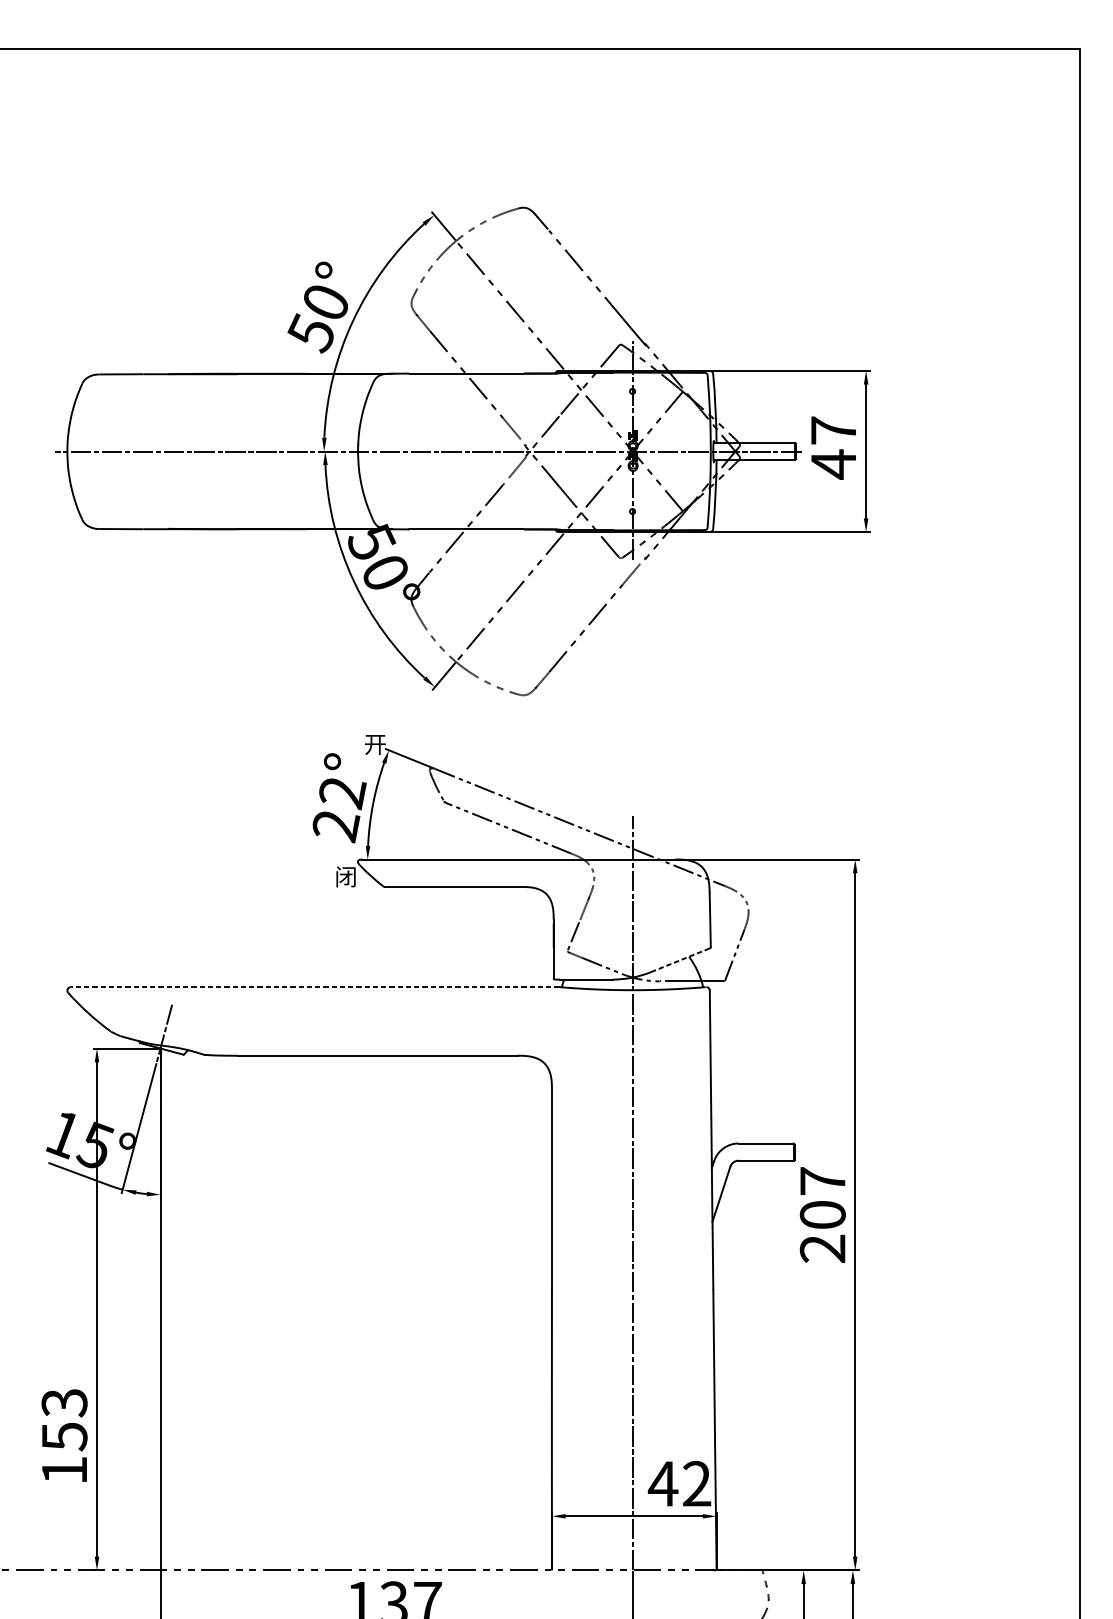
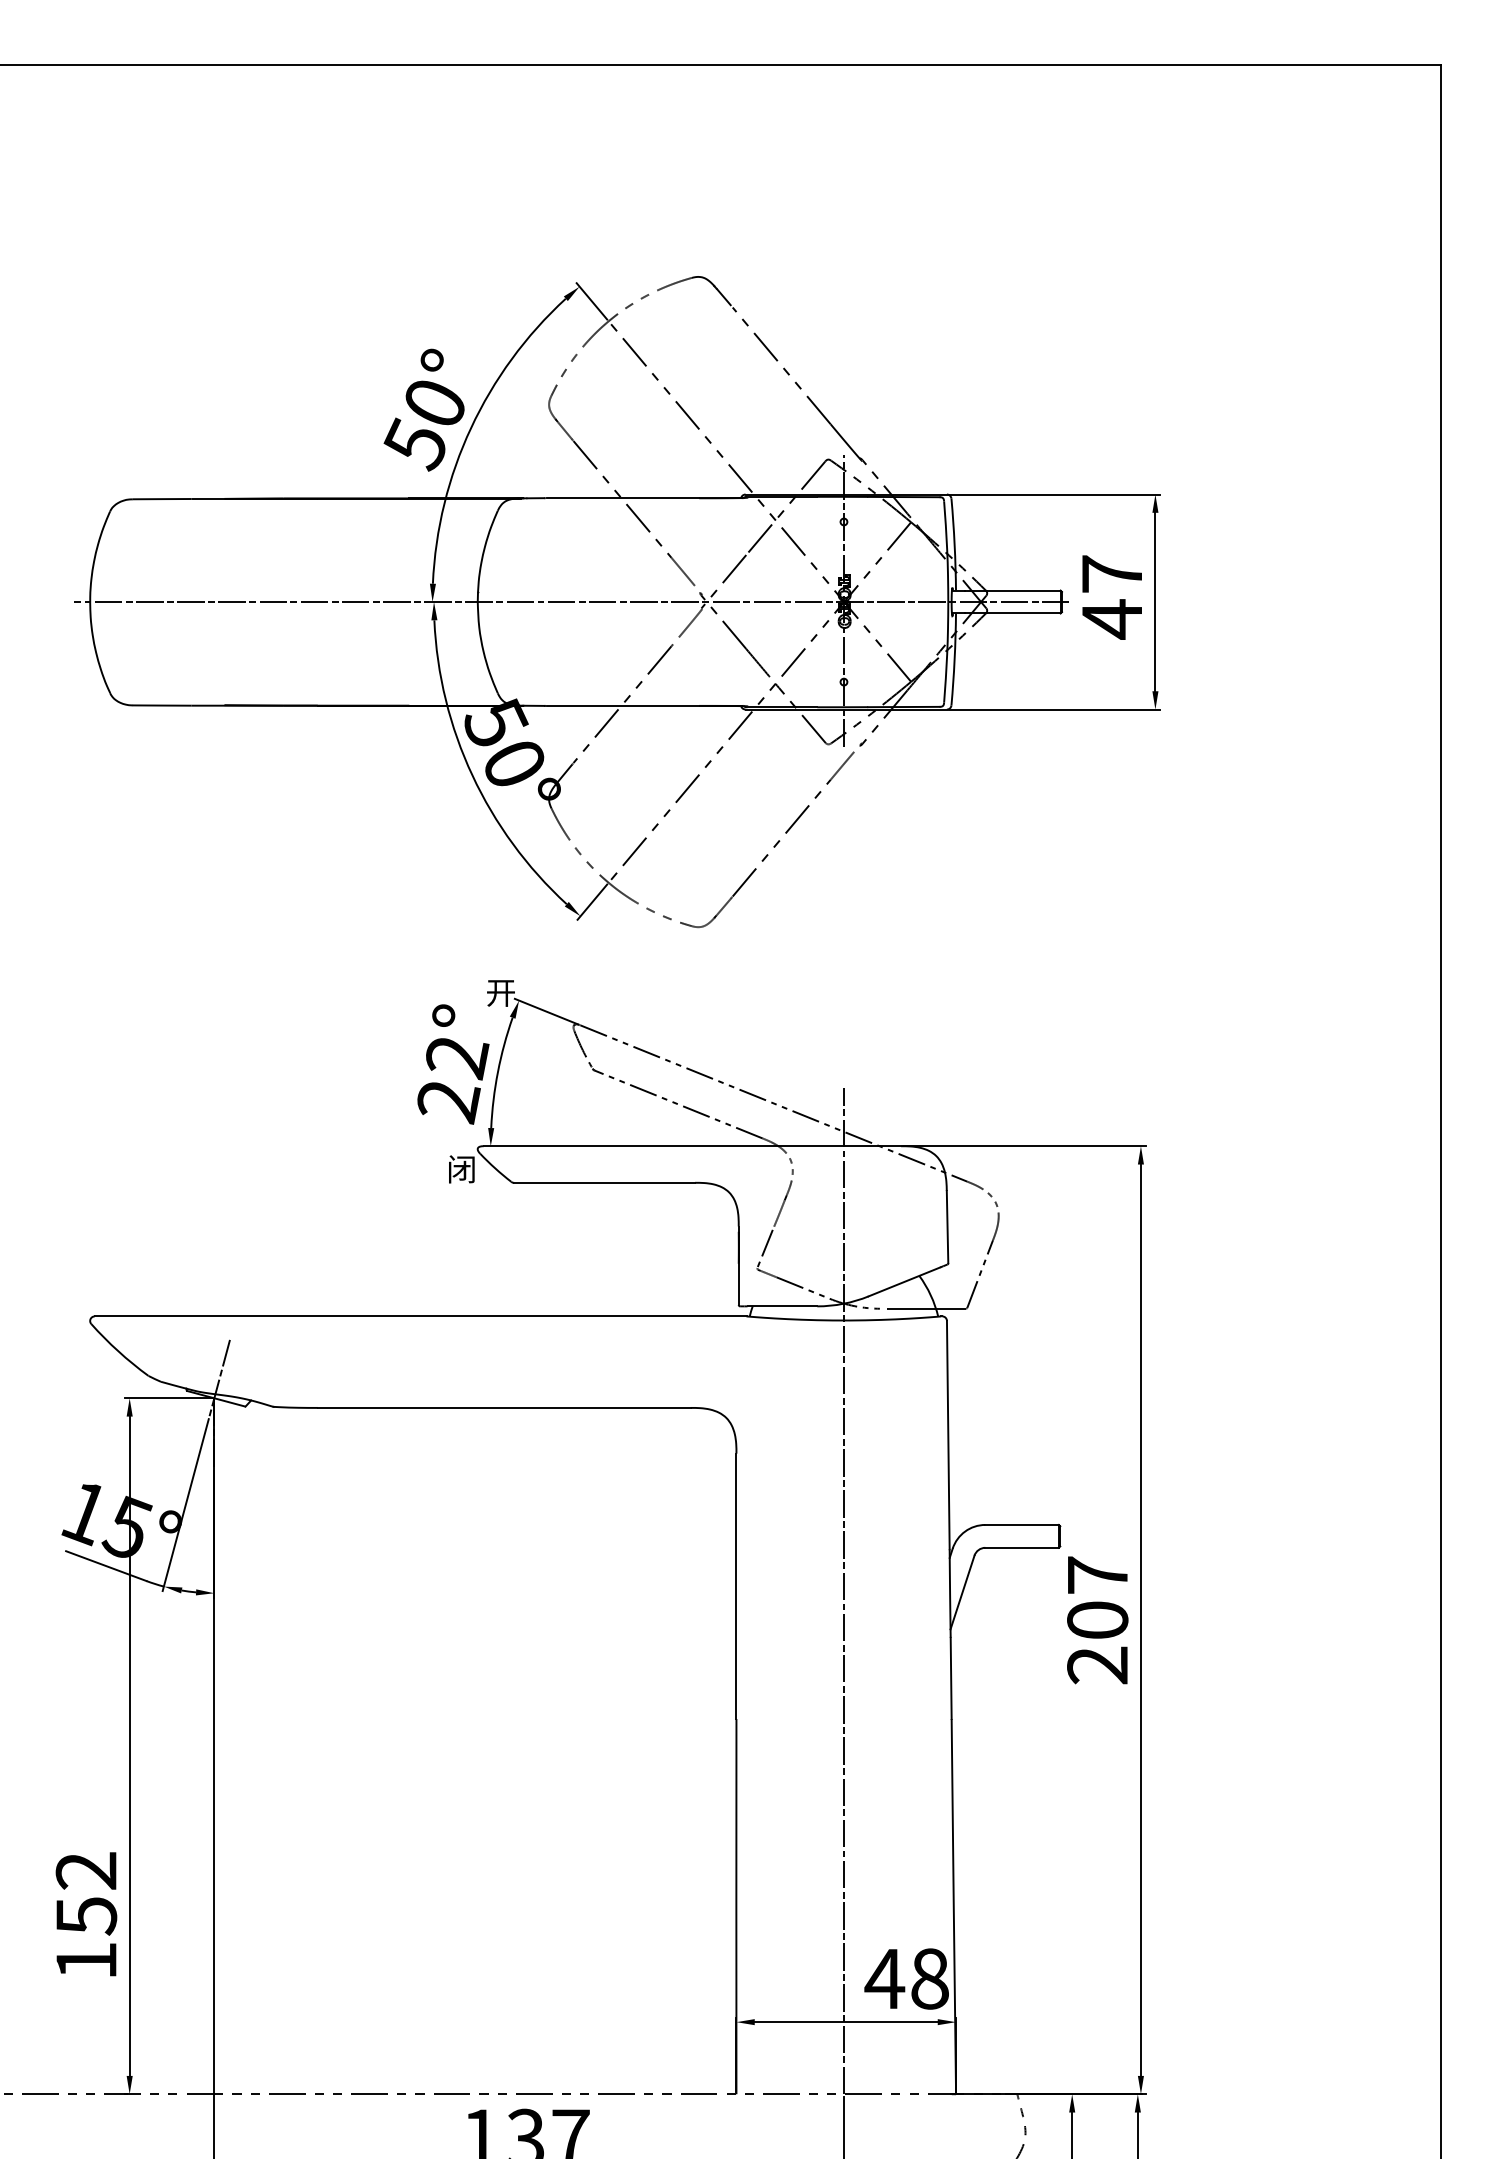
line: (677, 960) -> (904, 1281), dashed -> solid
line: (315, 987) -> (420, 1316), dashed -> solid
text: (64, 1403) -> (86, 1871), 153 -> 152
text: (696, 1483) -> (929, 1978), 42 -> 48

